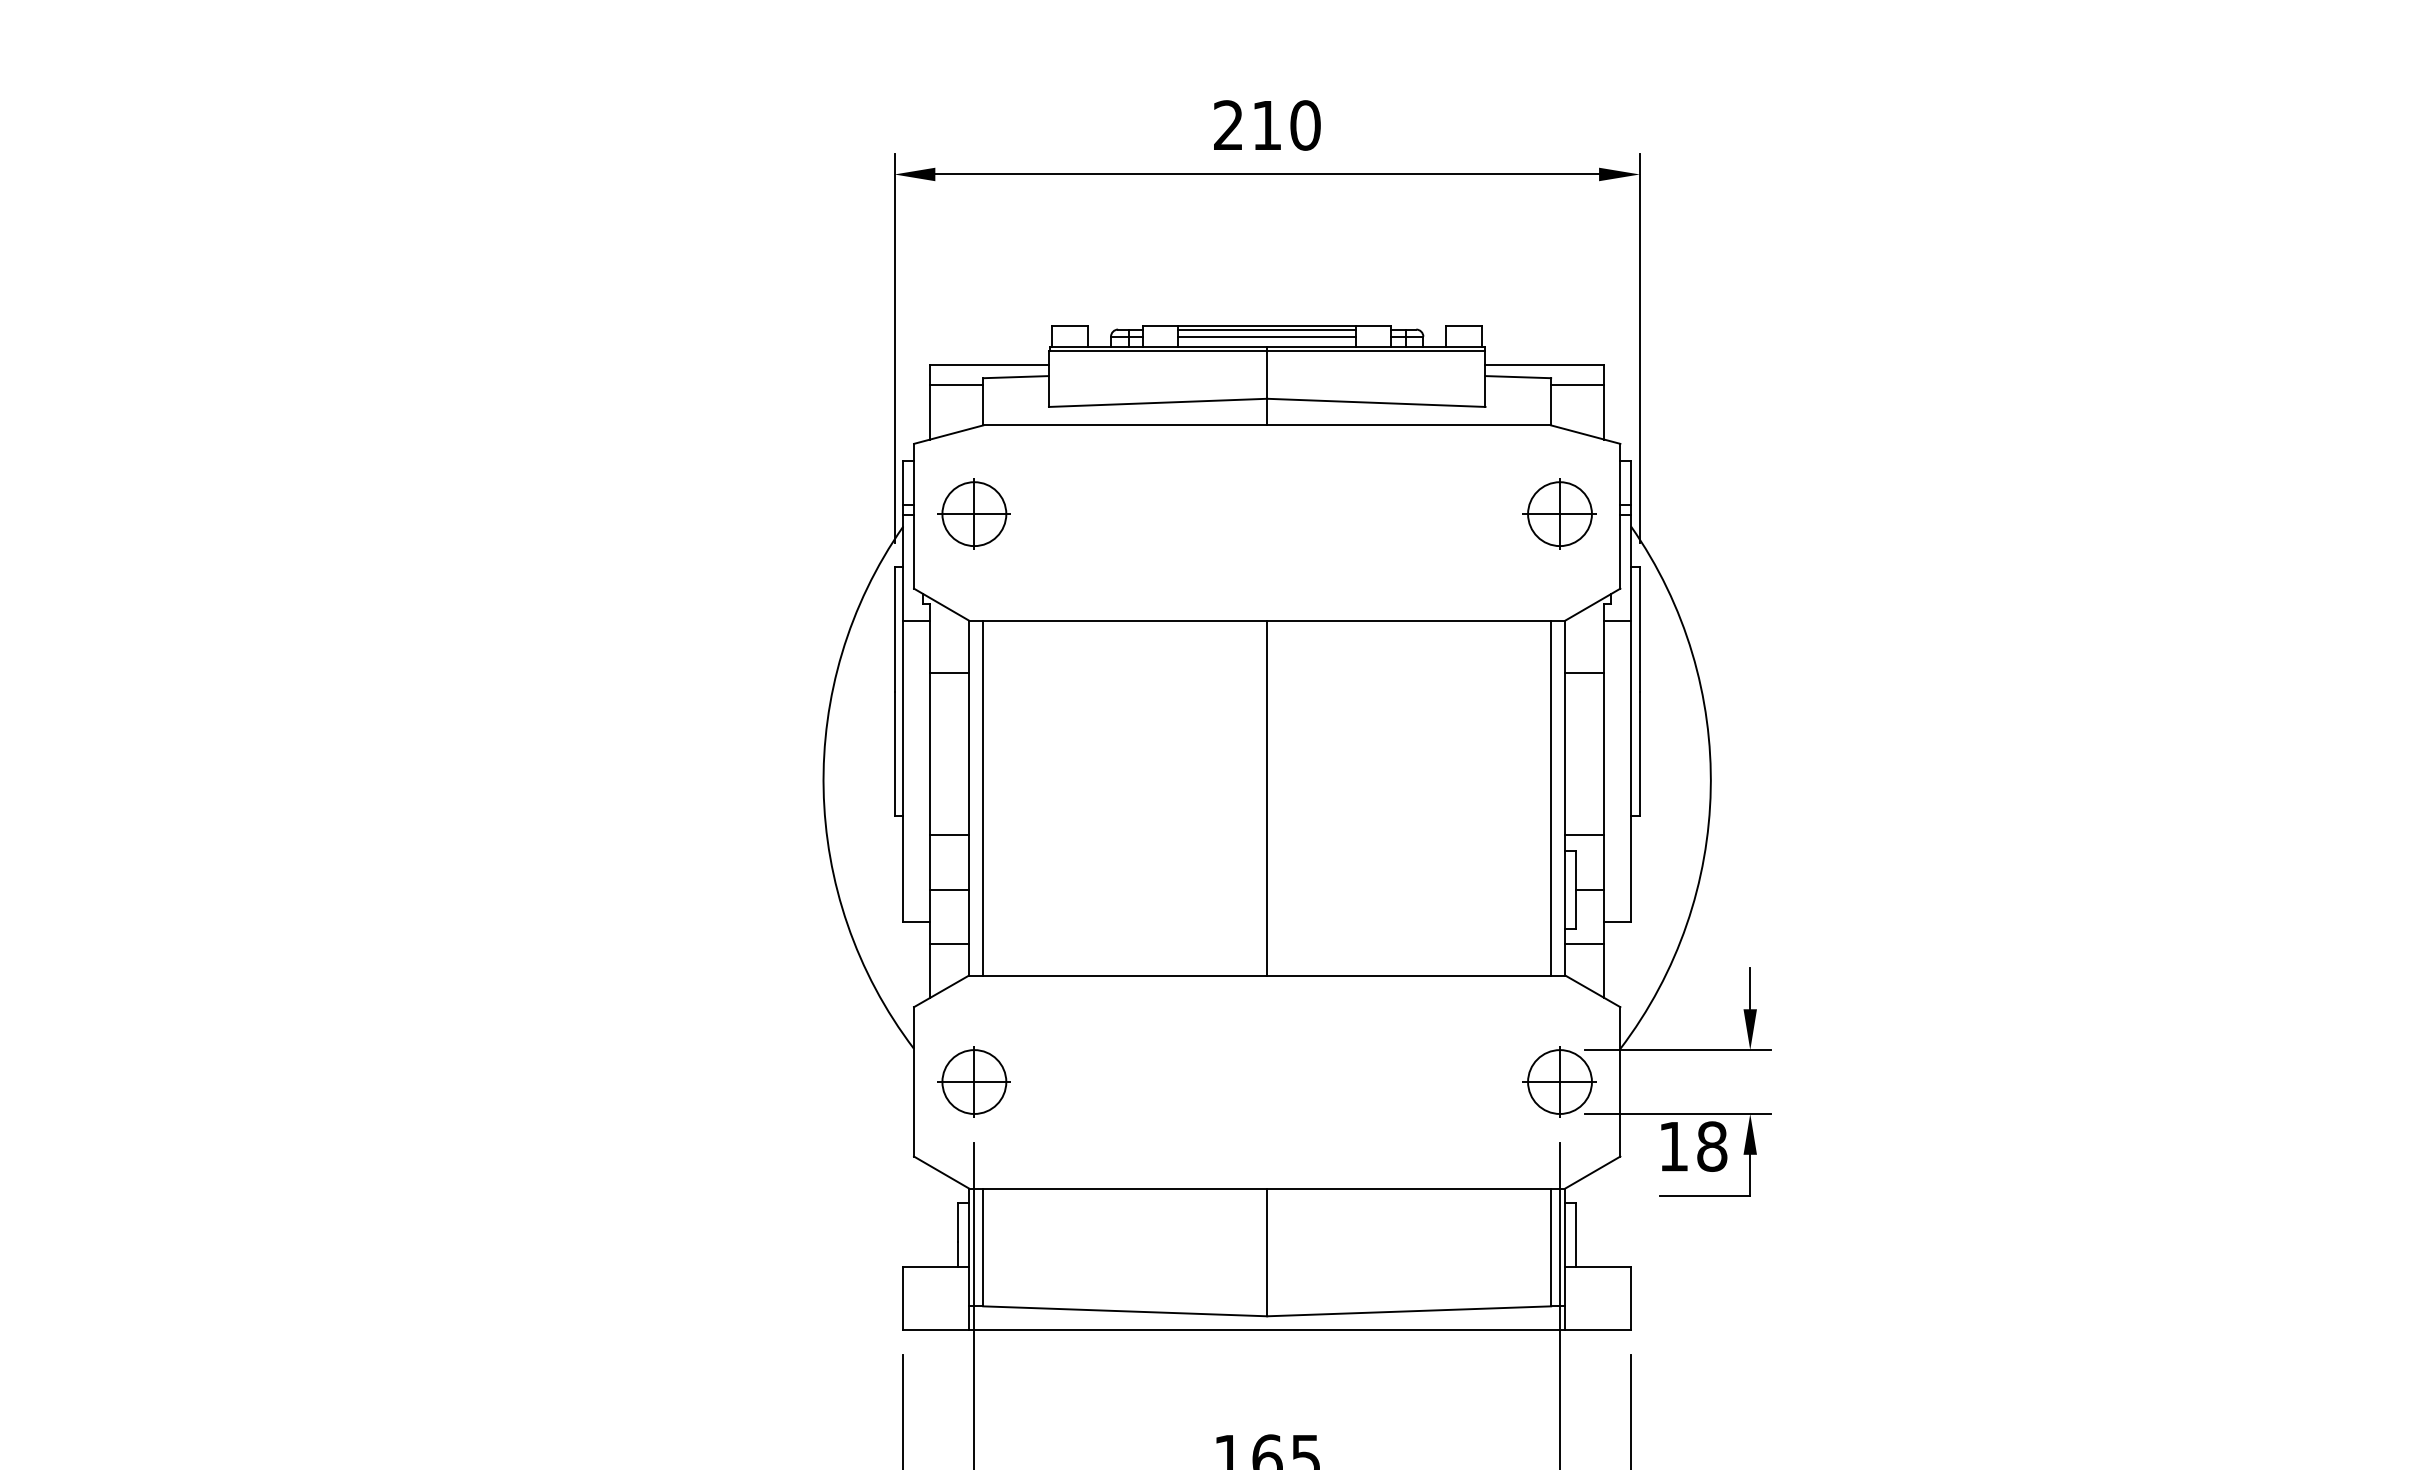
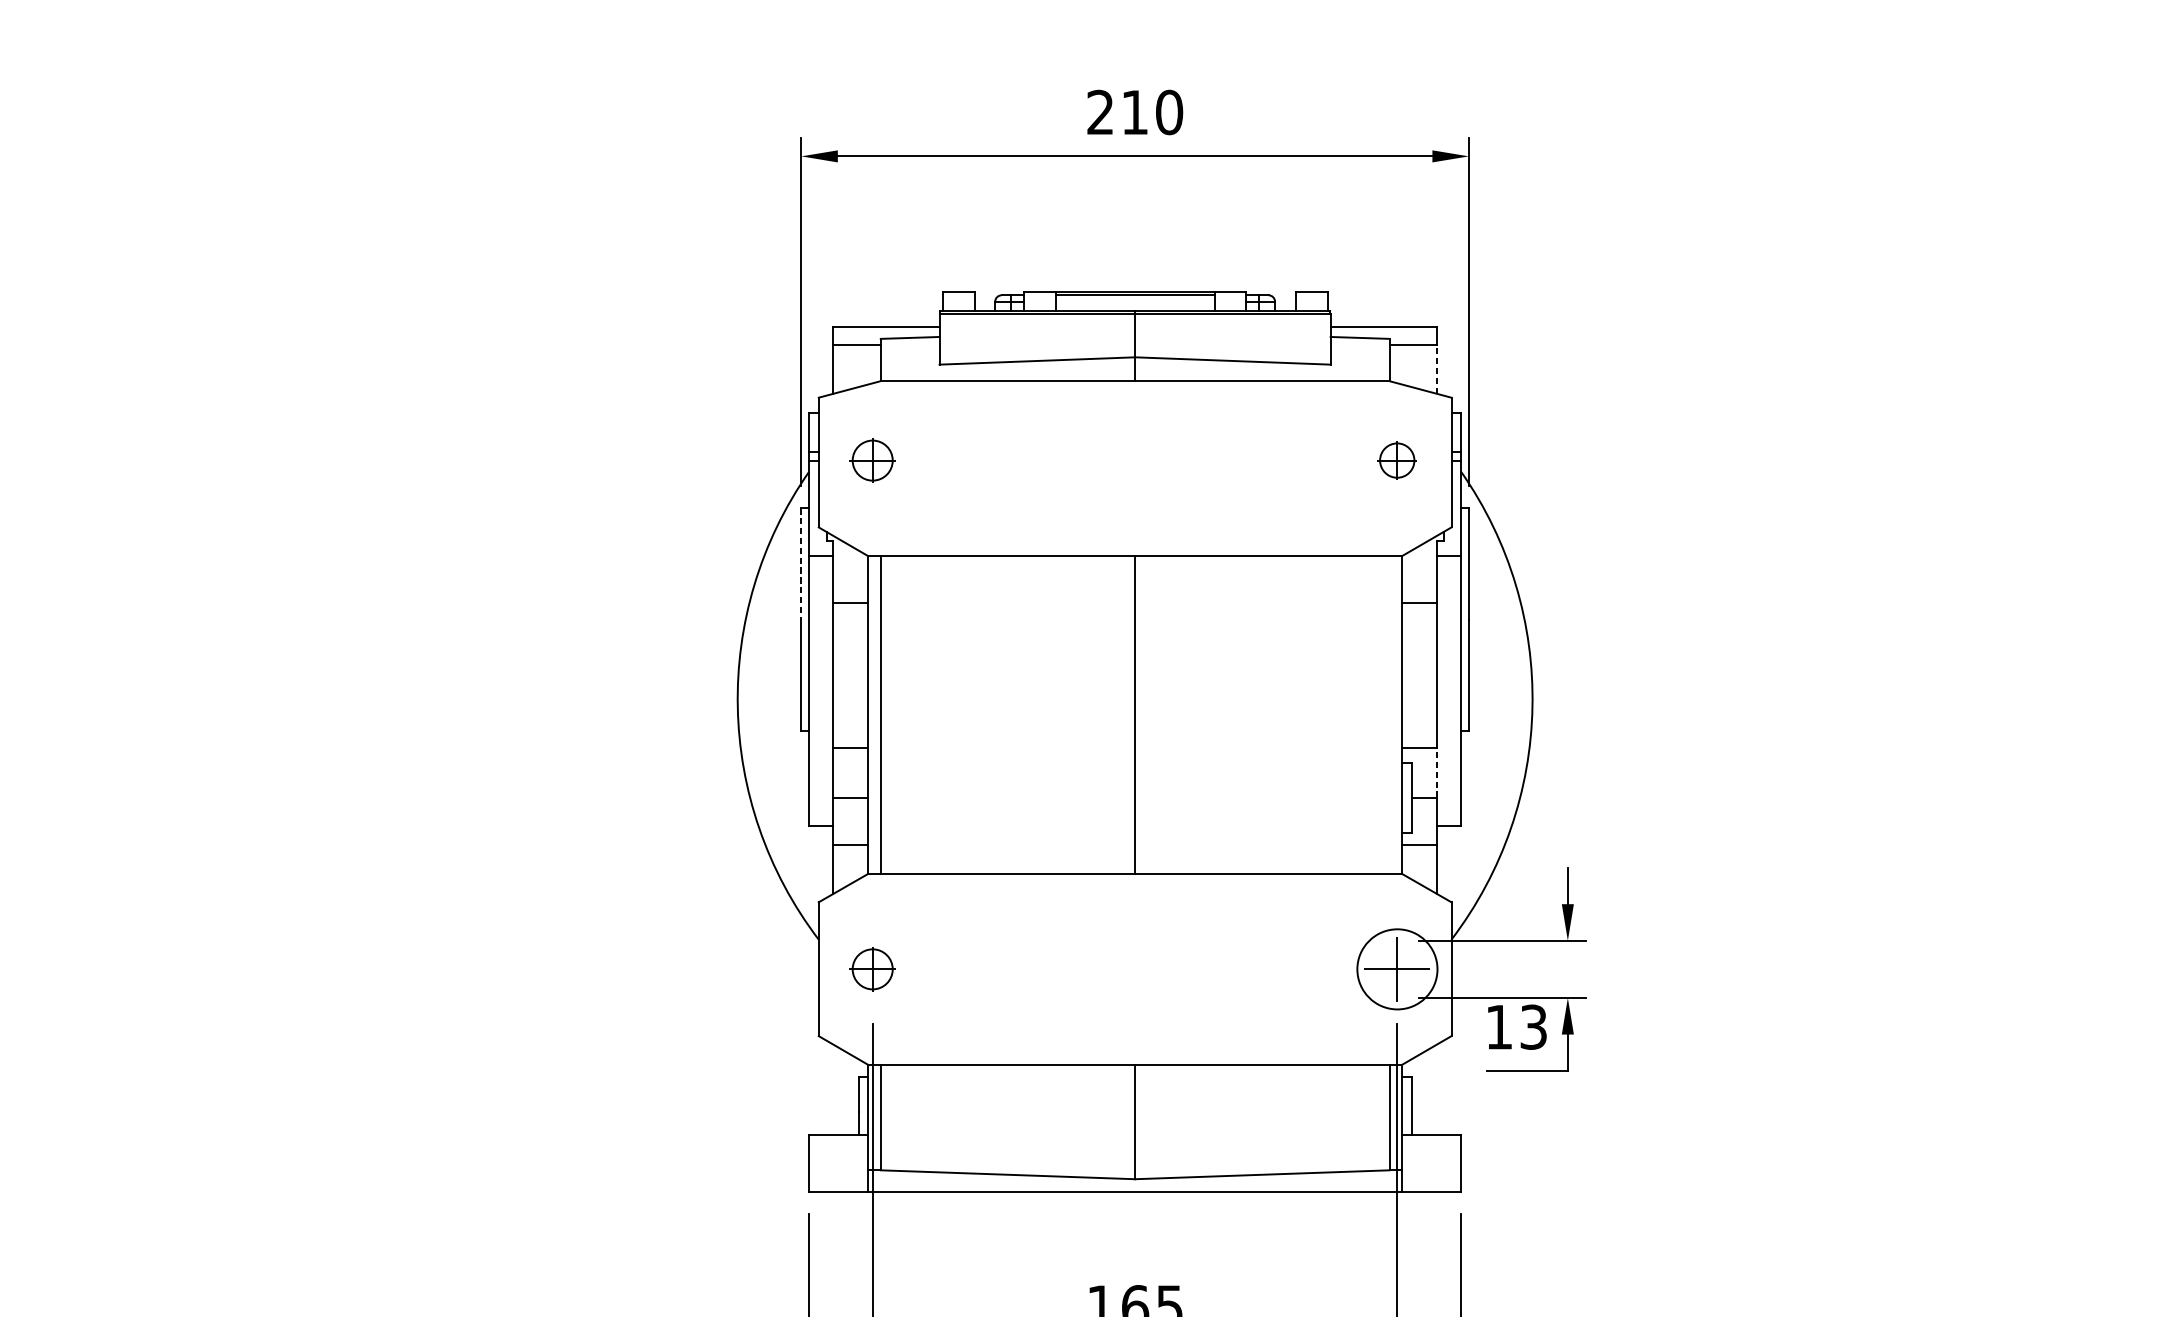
line: (1266, 336) -> (1134, 301), removed
line: (1604, 412) -> (1437, 369), solid -> dashed
part: (973, 513) -> (872, 460), size x0.7
part: (1559, 513) -> (1396, 460), size x0.6
line: (894, 630) -> (801, 564), solid -> dashed
line: (1551, 797) -> (1389, 714), removed
line: (1604, 862) -> (1437, 772), solid -> dashed
part: (973, 1081) -> (872, 968), size x0.7
circle: (1559, 1081) -> (1396, 968), size x1.4
text: (1712, 1146) -> (1534, 1027), 18 -> 13

